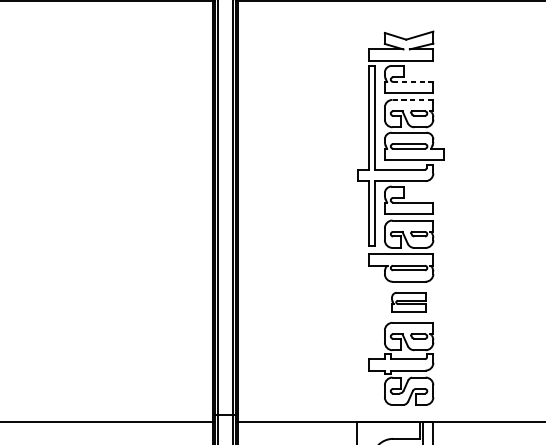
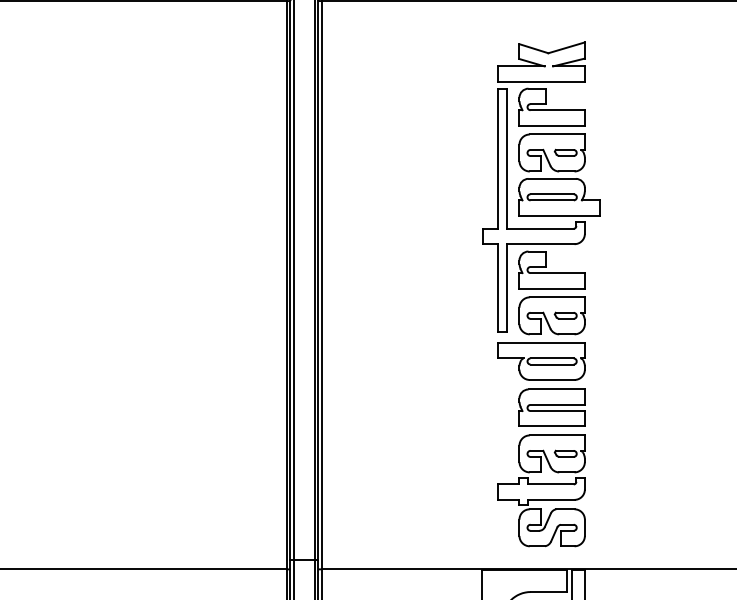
line: (413, 82) -> (558, 110), dashed -> solid
line: (413, 99) -> (557, 134), dashed -> solid
part: (408, 302) -> (551, 407), size x1.43

